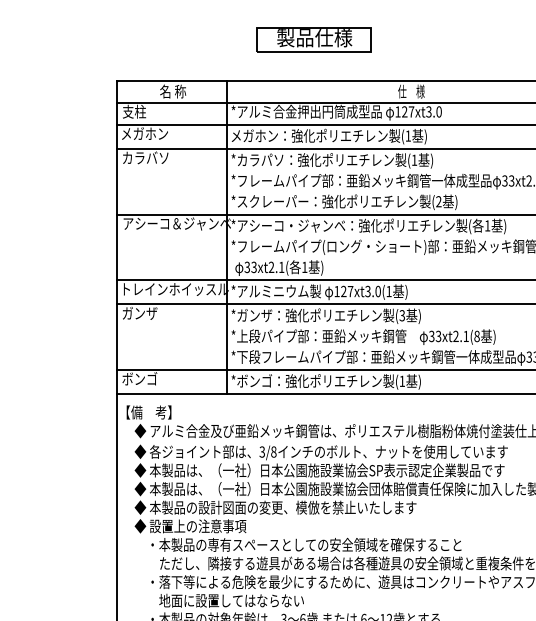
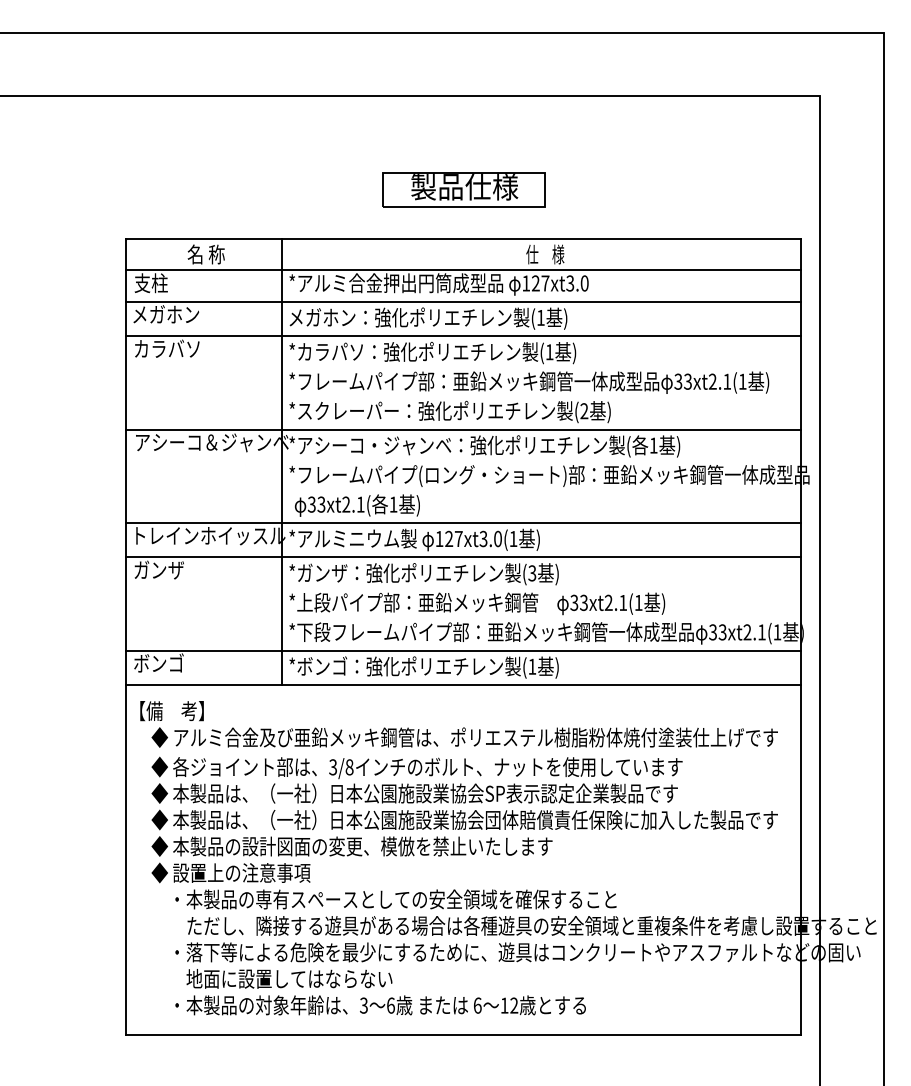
part: (313, 39) -> (463, 189), moved
text: (476, 336) -> (638, 602), 33xt2.1(8 -> 33xt2.1(1

